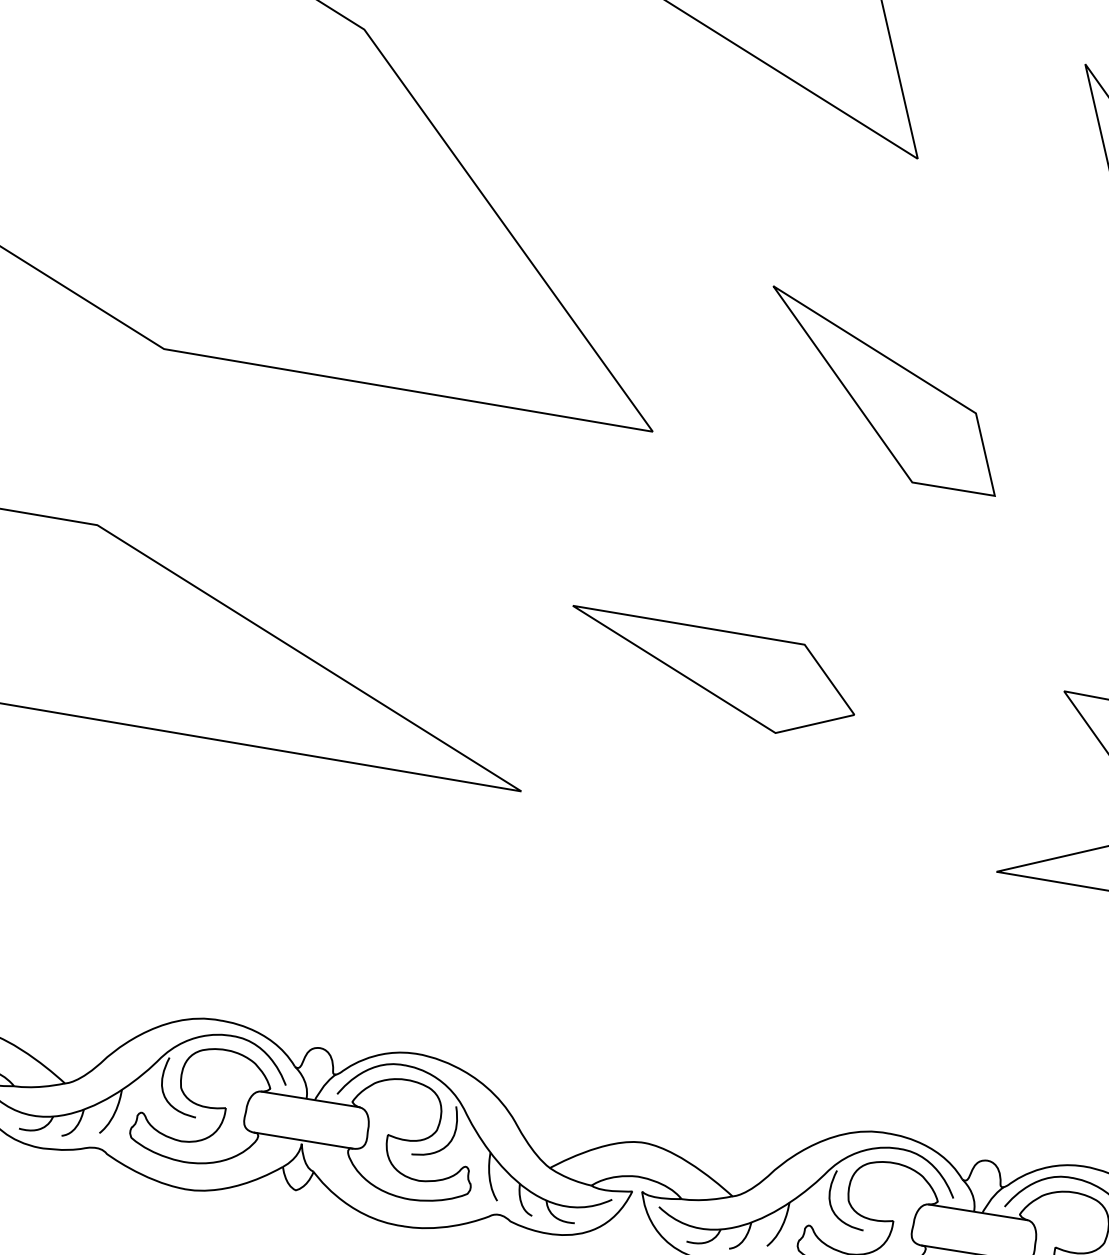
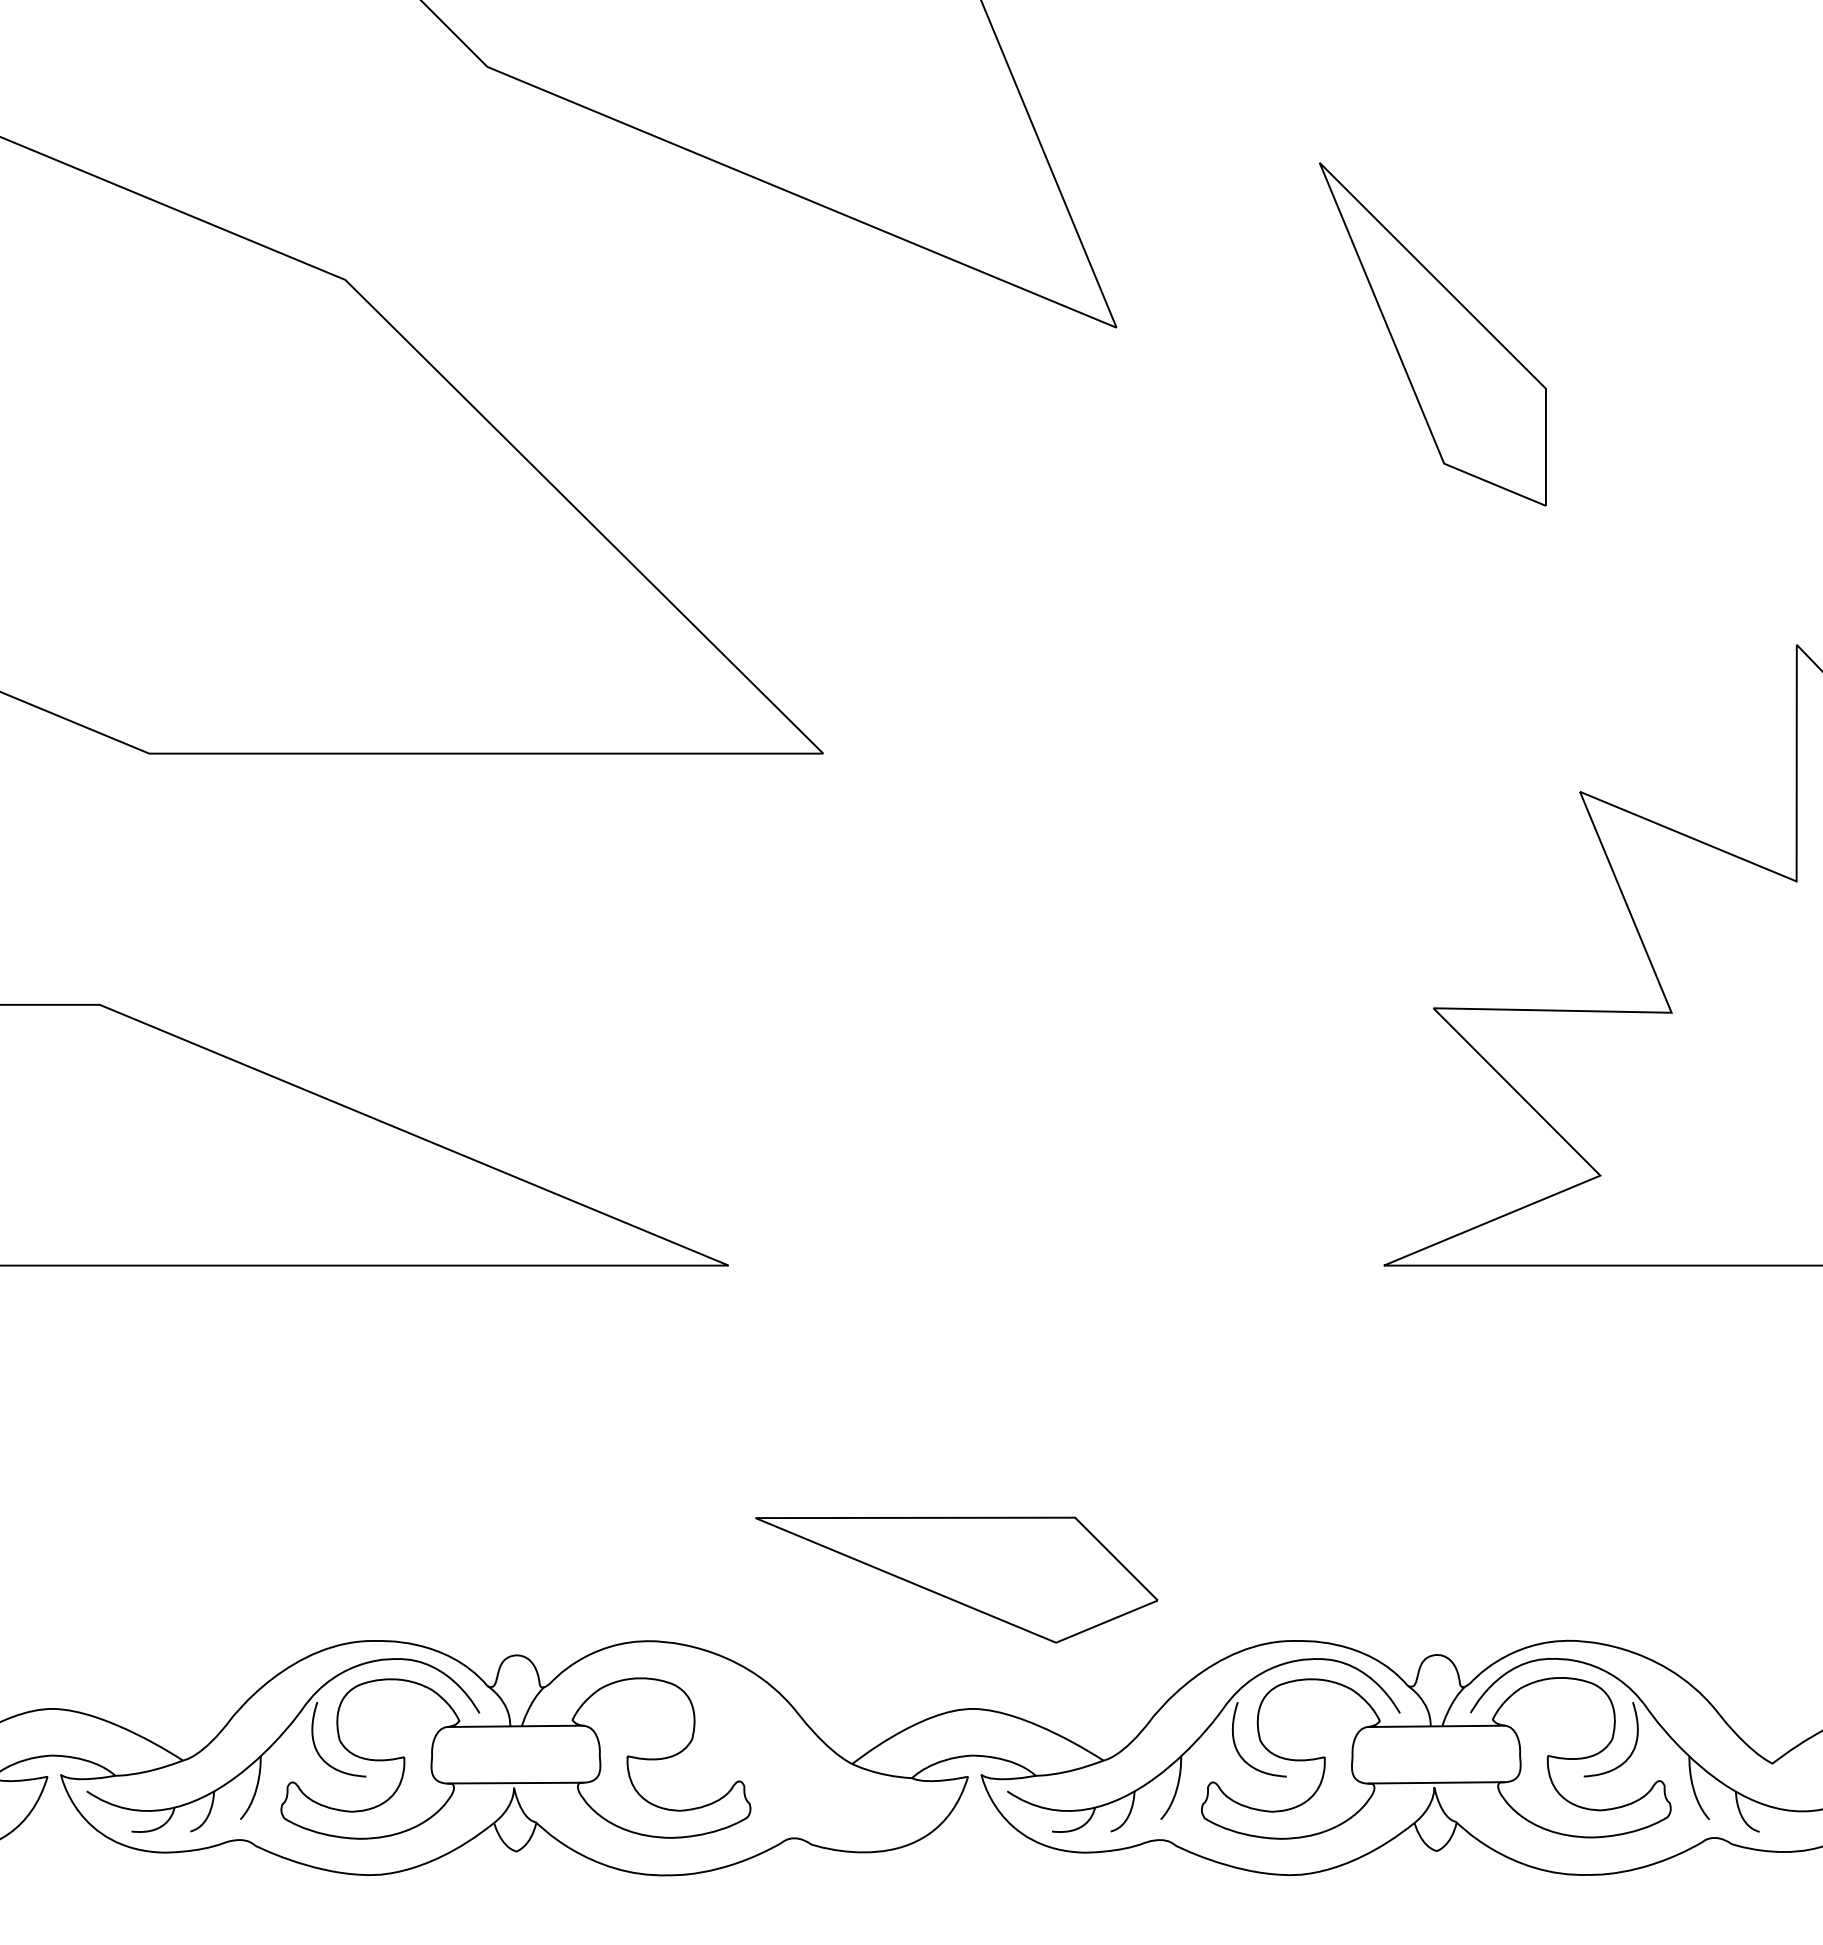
part: (884, 391) -> (1124, 646), removed
part: (711, 674) -> (956, 1579), moved
part: (479, 1138) -> (751, 1740), removed

